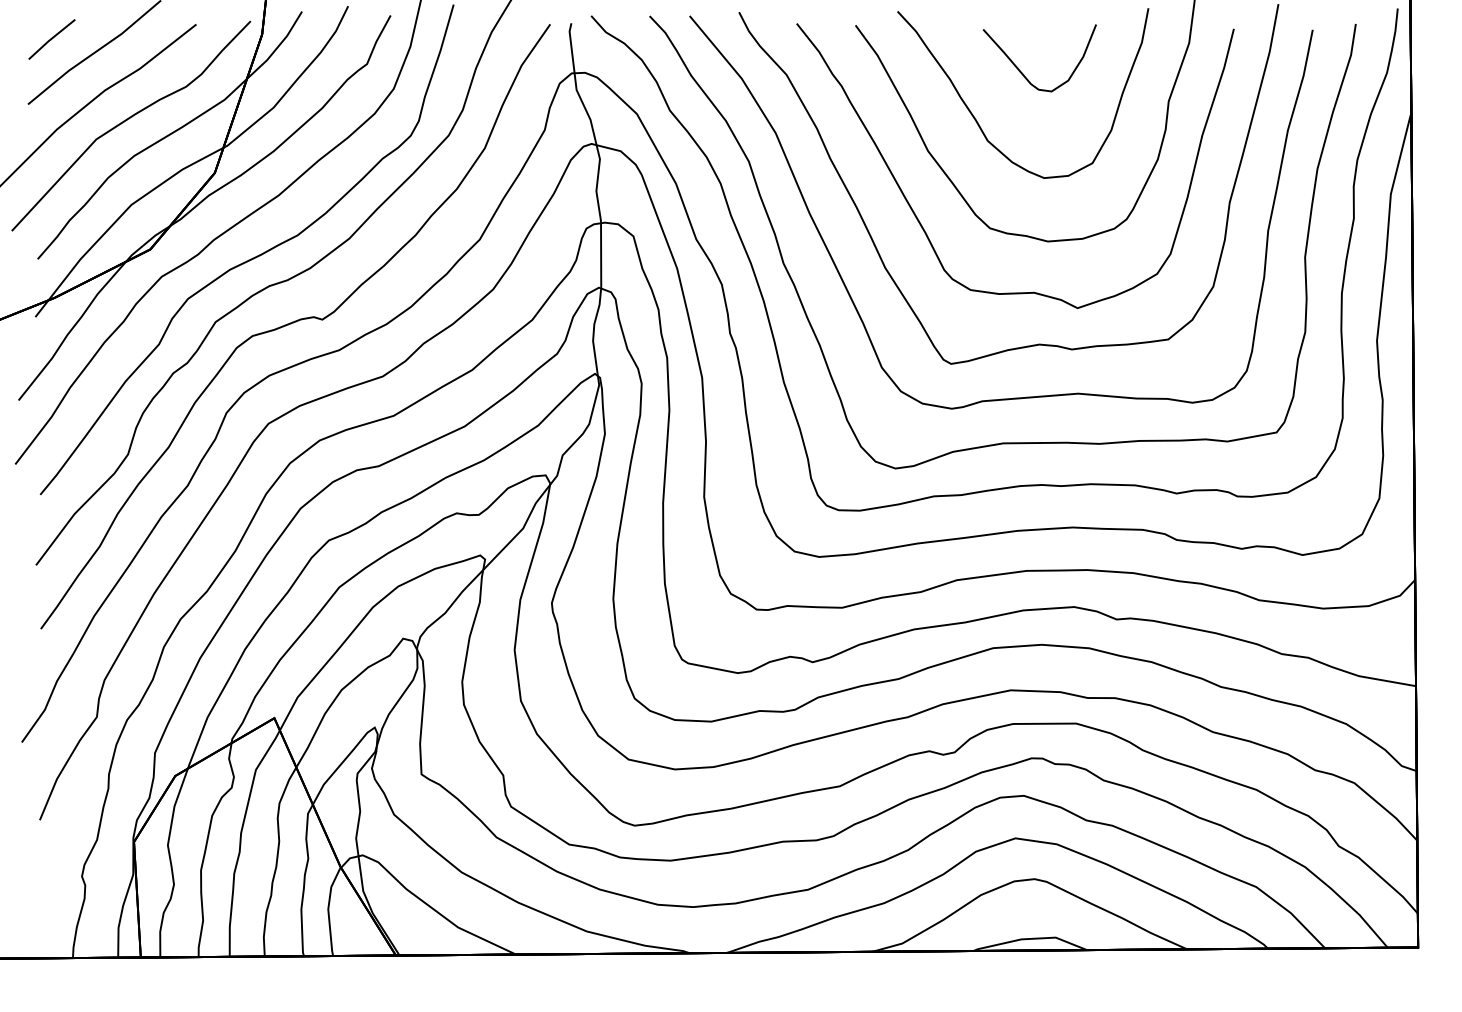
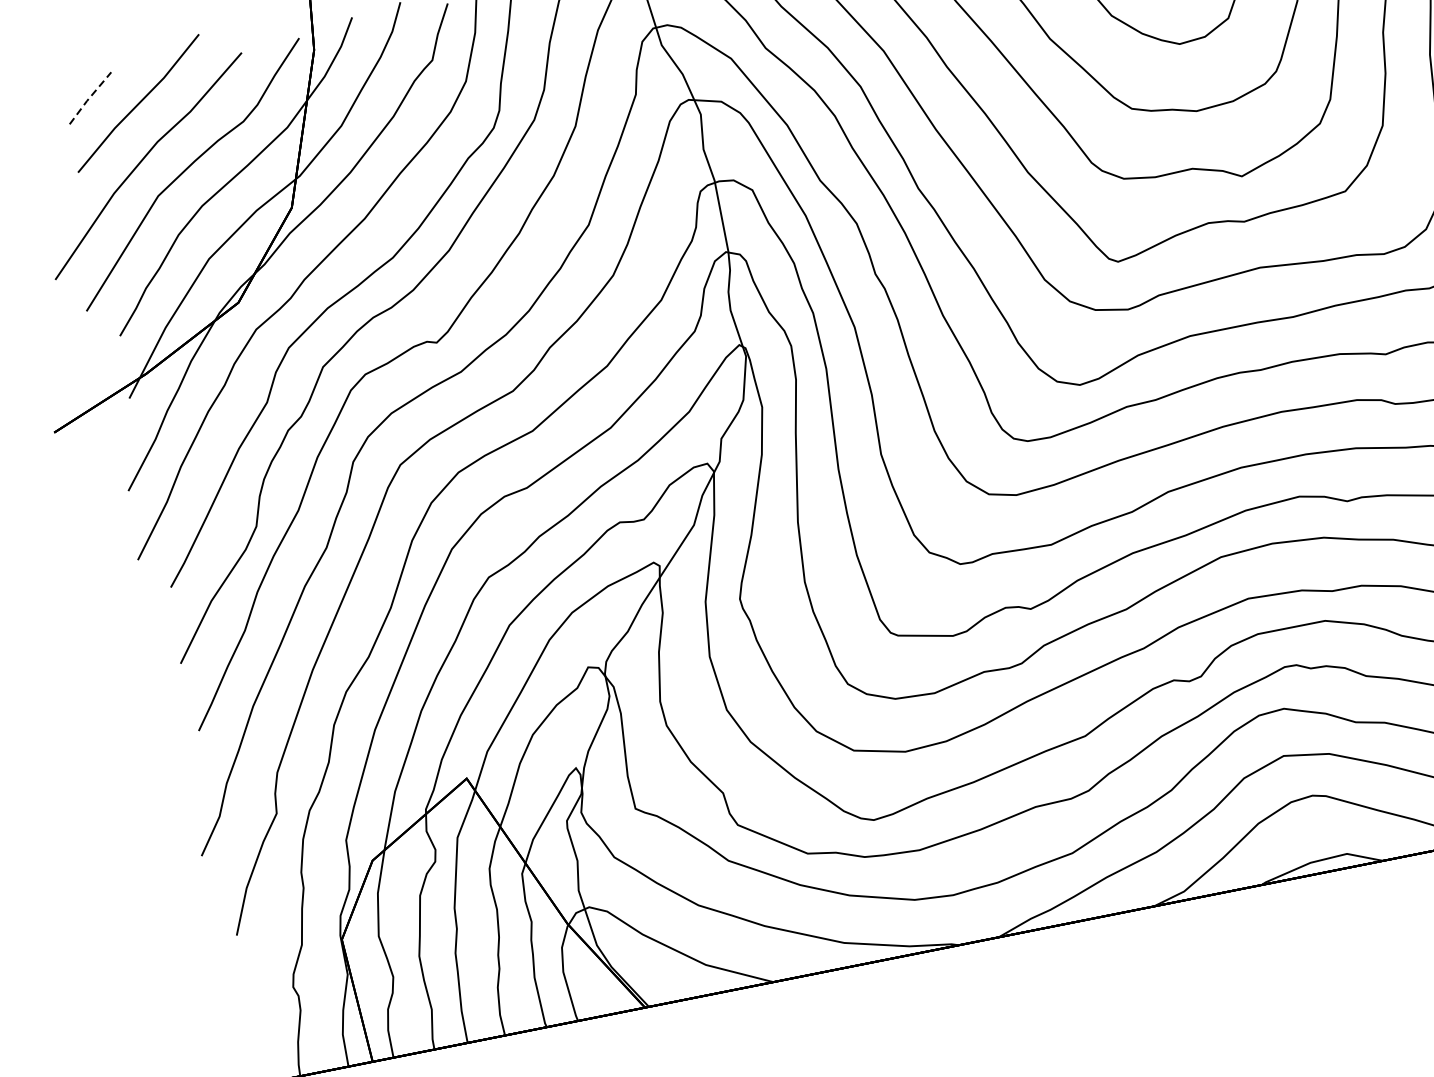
line: (51, 38) -> (89, 97), solid -> dashed

